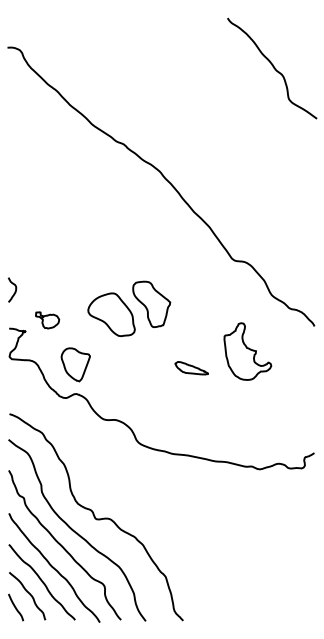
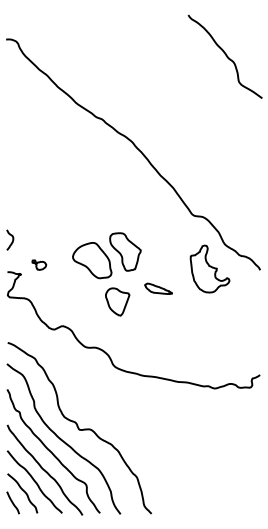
part: (47, 319) -> (39, 264), size x0.71
part: (247, 350) -> (209, 268), moved
part: (75, 364) -> (117, 301), moved
part: (191, 367) -> (158, 288), moved

